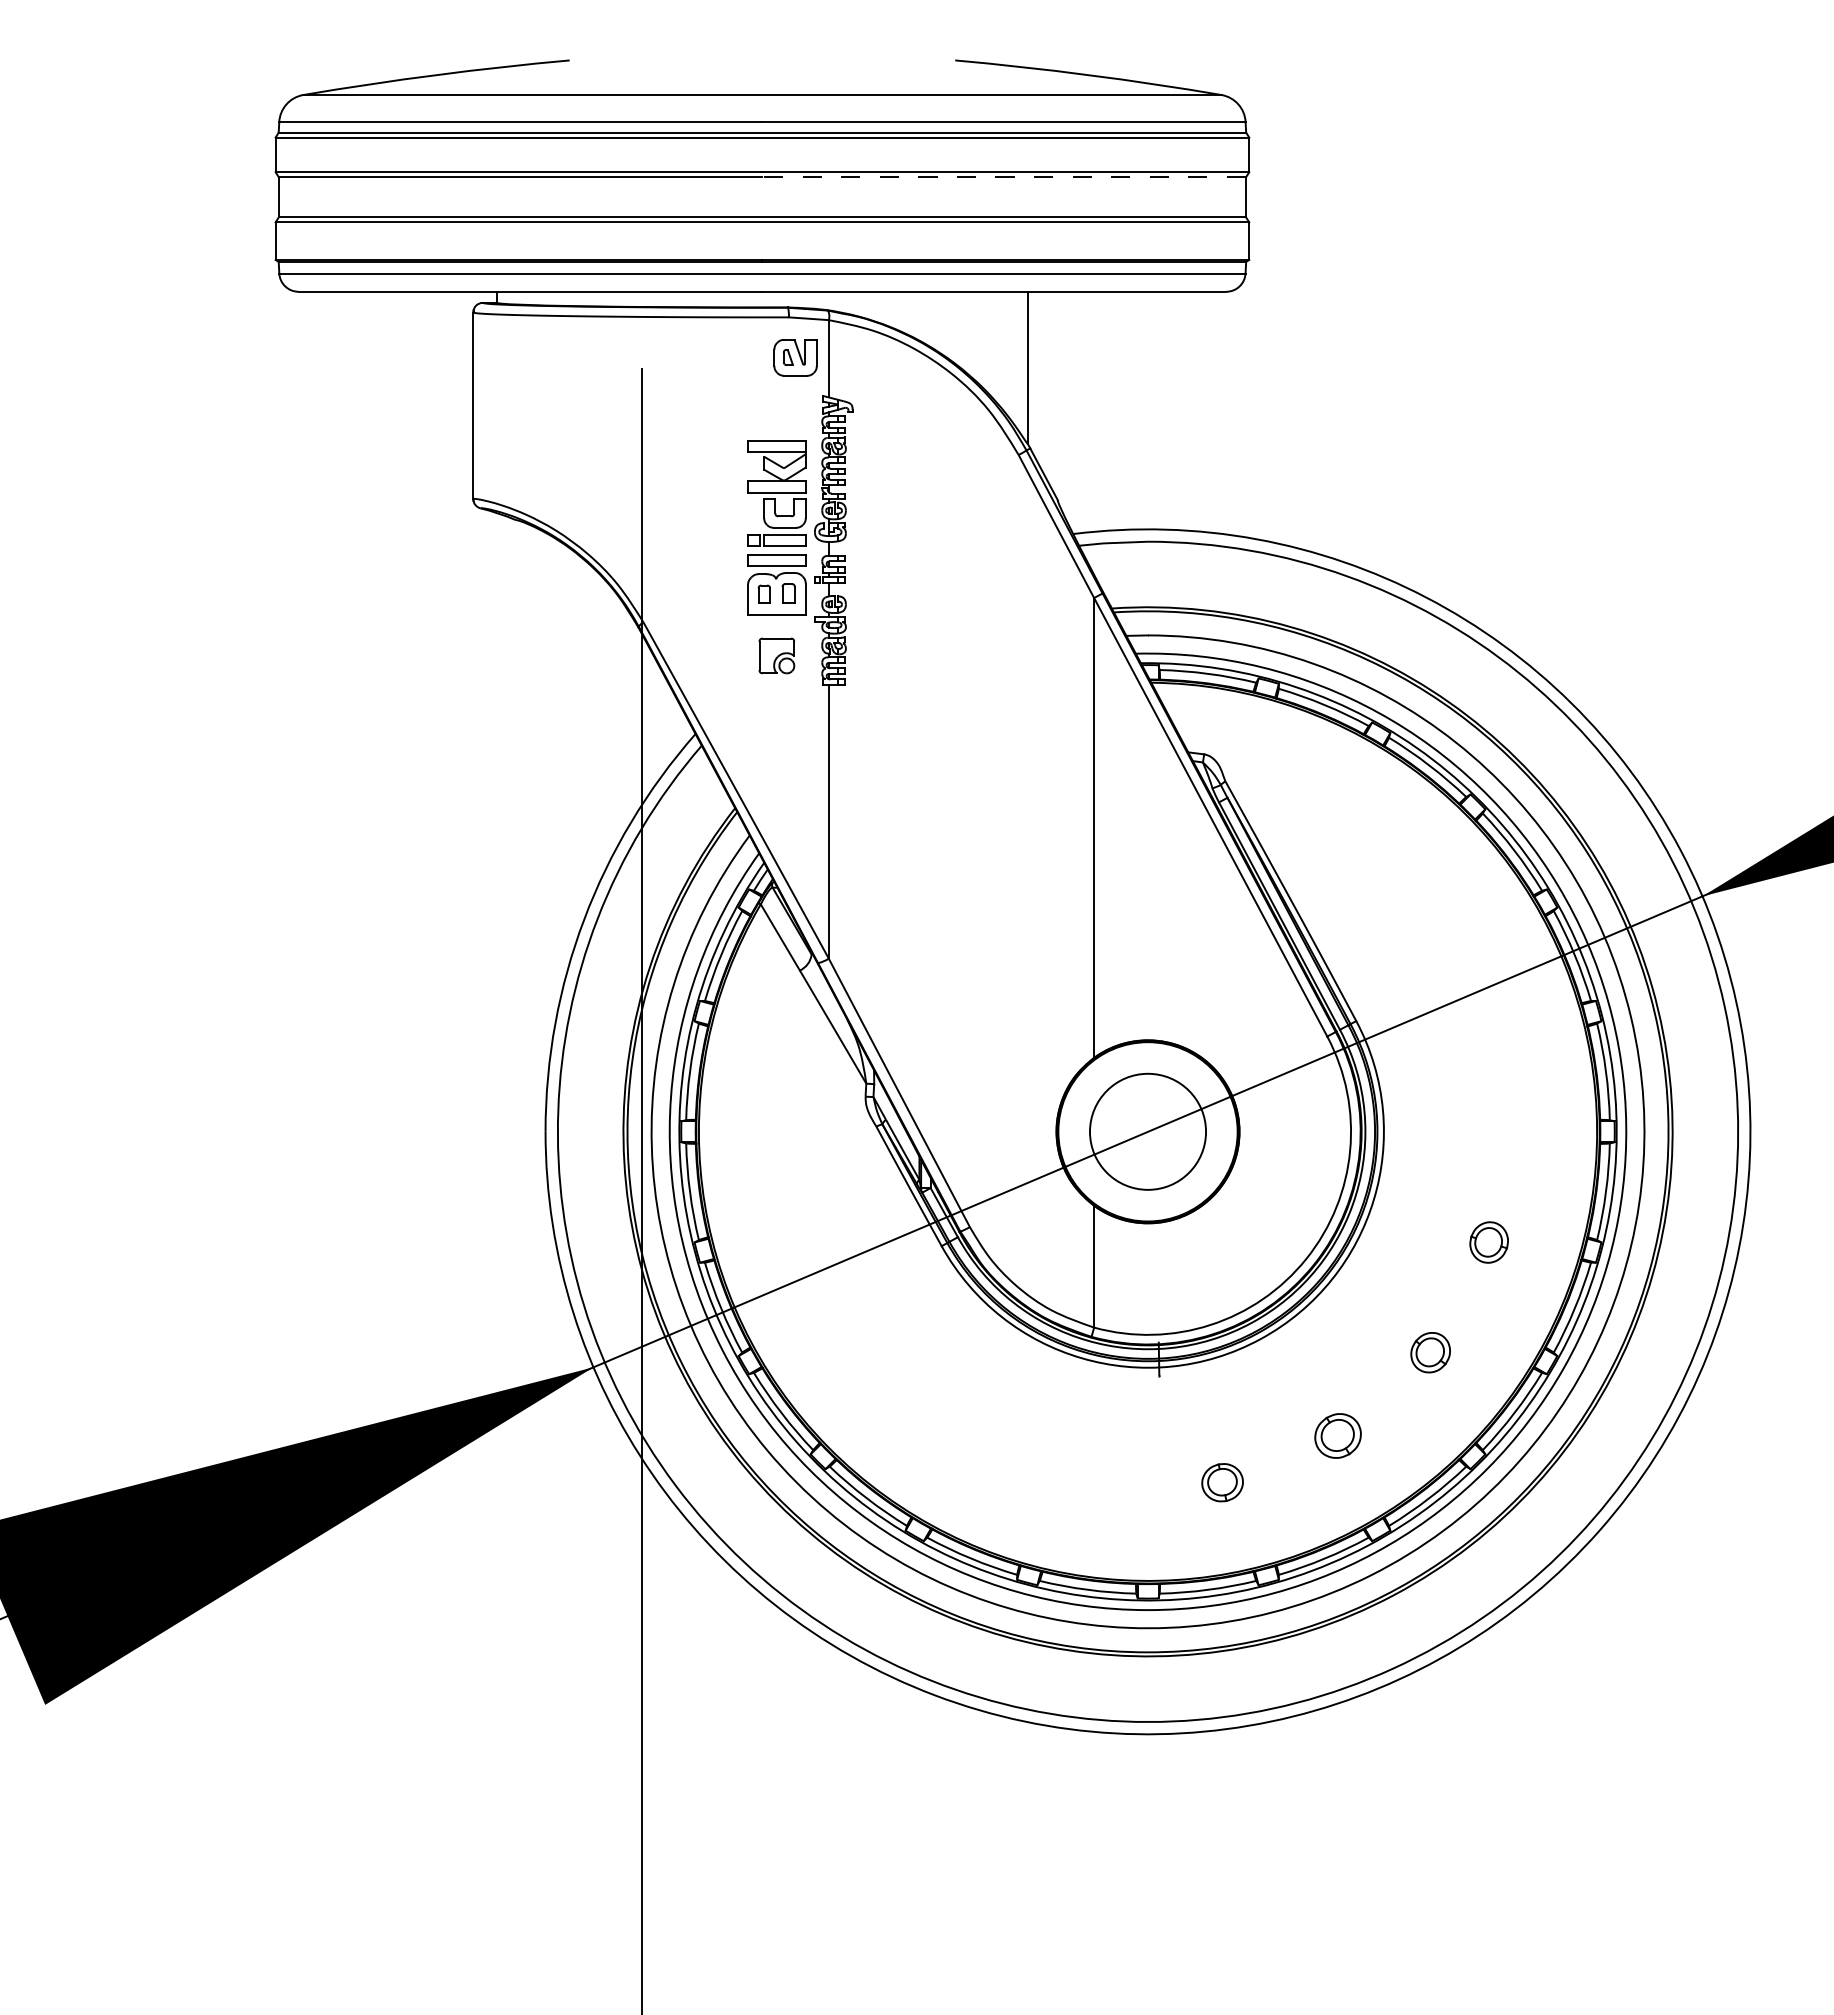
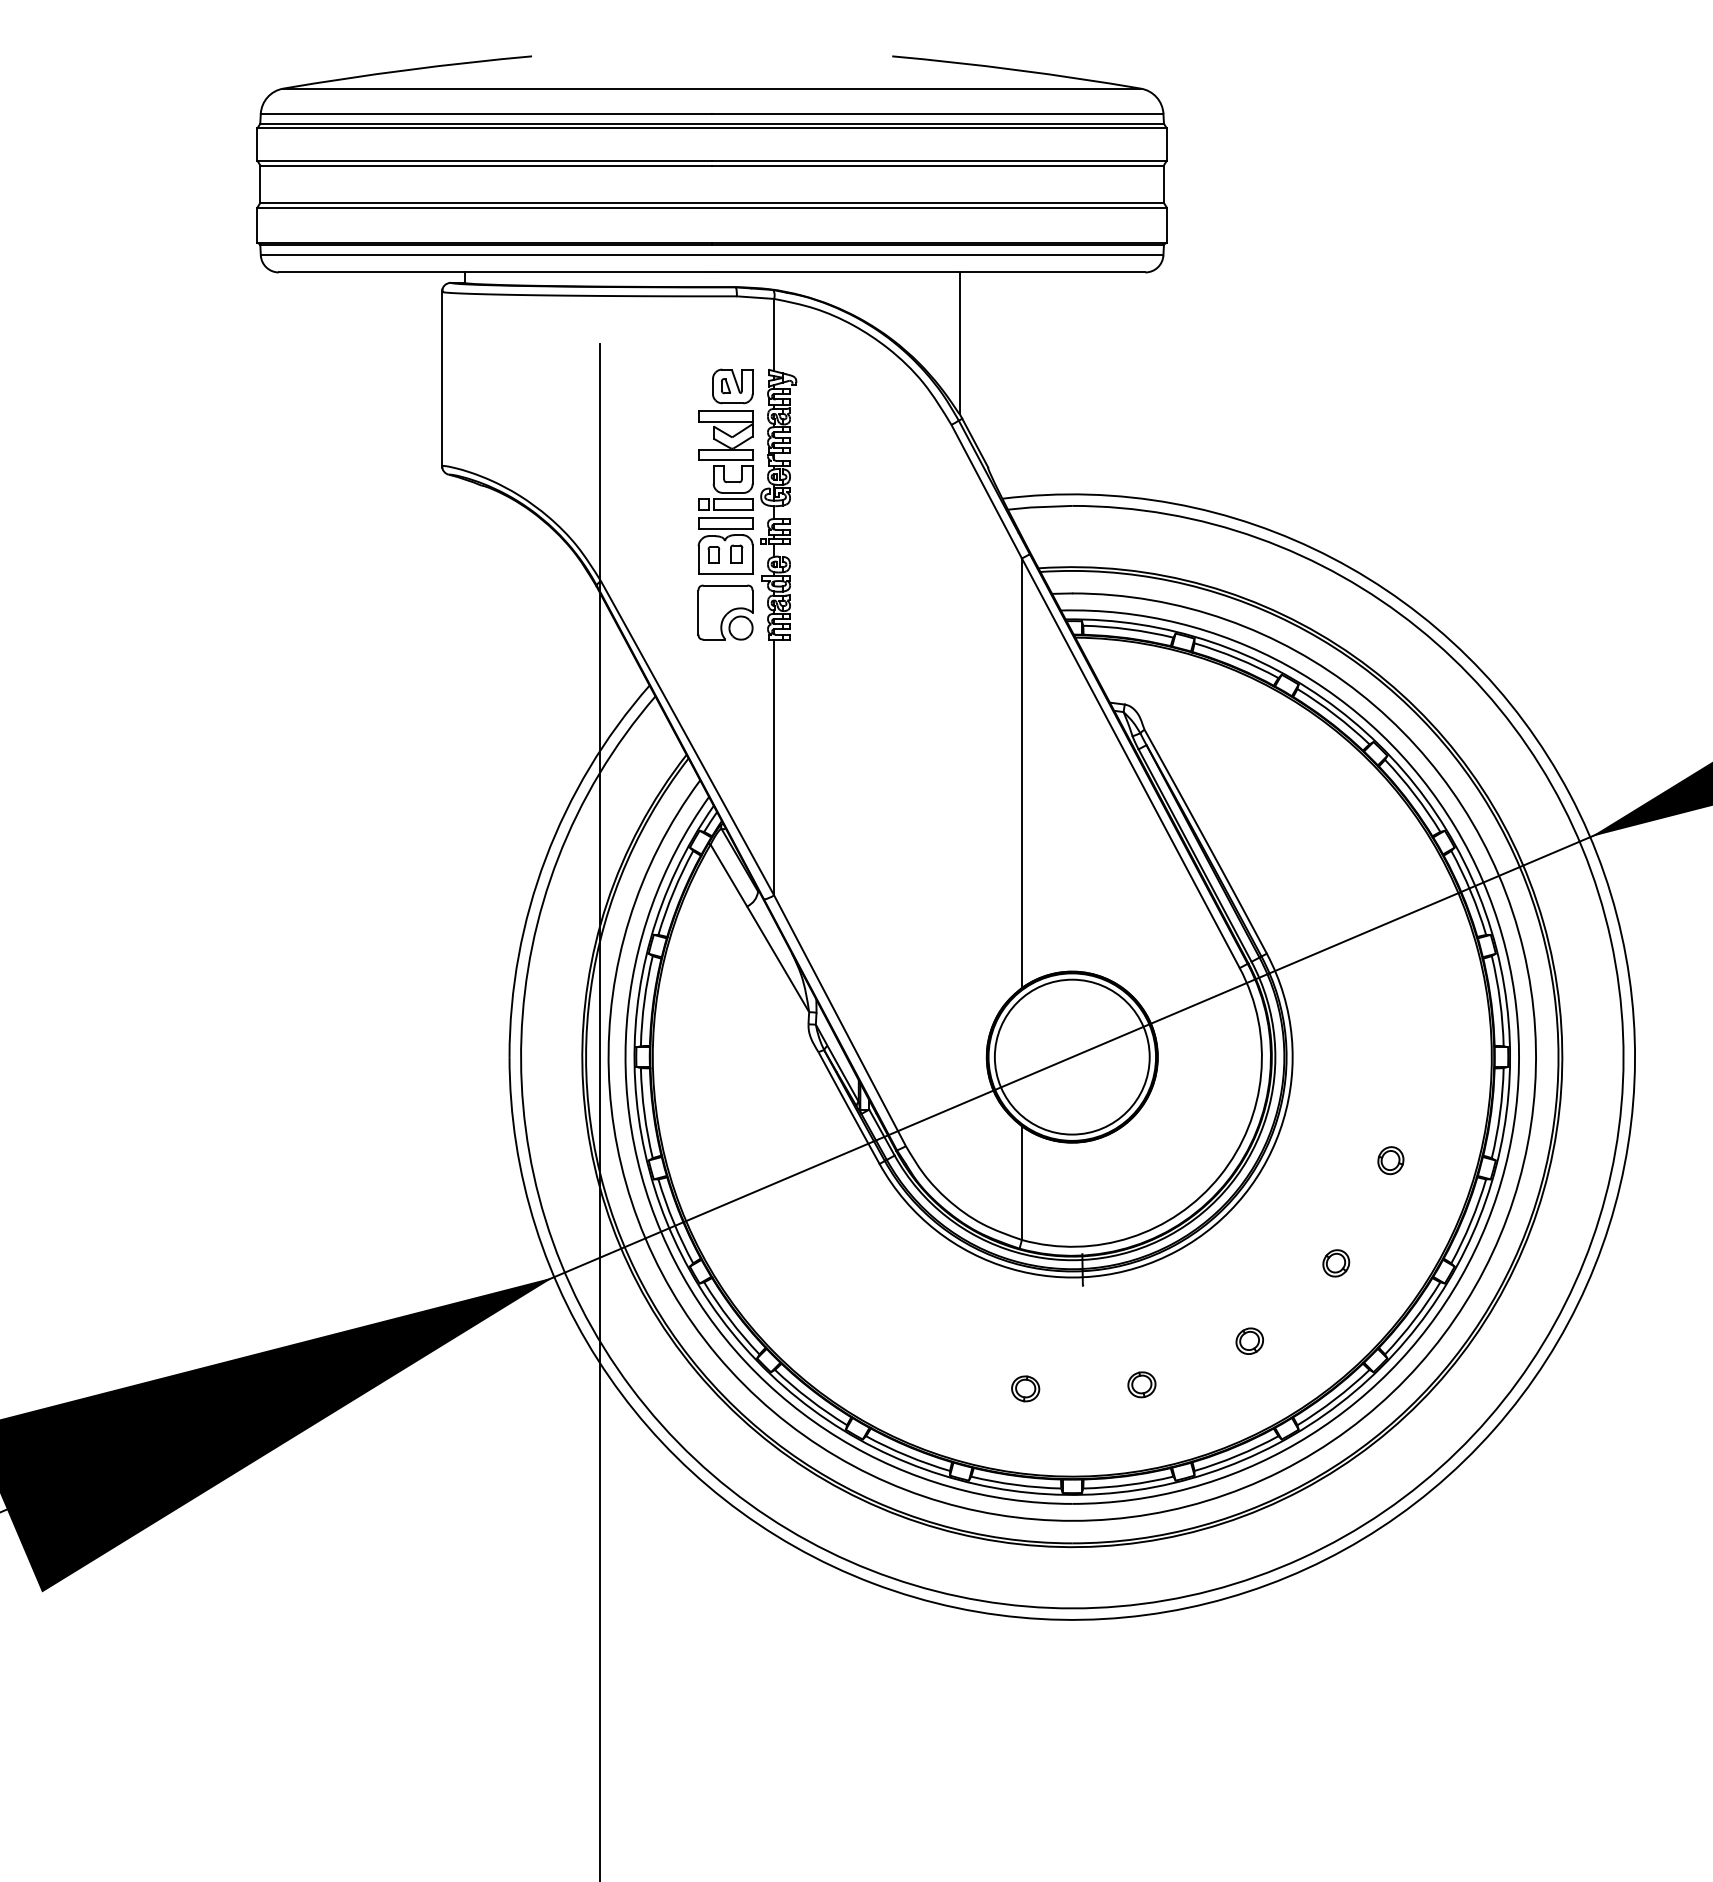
line: (1004, 177) -> (938, 165), dashed -> solid
part: (795, 357) -> (732, 386), moved
part: (776, 655) -> (725, 612), size x1.67
circle: (1147, 1131) -> (1071, 1056), size x1.43
part: (1488, 1242) -> (1390, 1160), size x0.71
part: (1430, 1352) -> (1336, 1263), size x0.71
part: (1337, 1435) -> (1249, 1340), size x0.62
part: (1222, 1482) -> (1141, 1384), size x0.71
part: (1097, 1486) -> (1025, 1388), added

